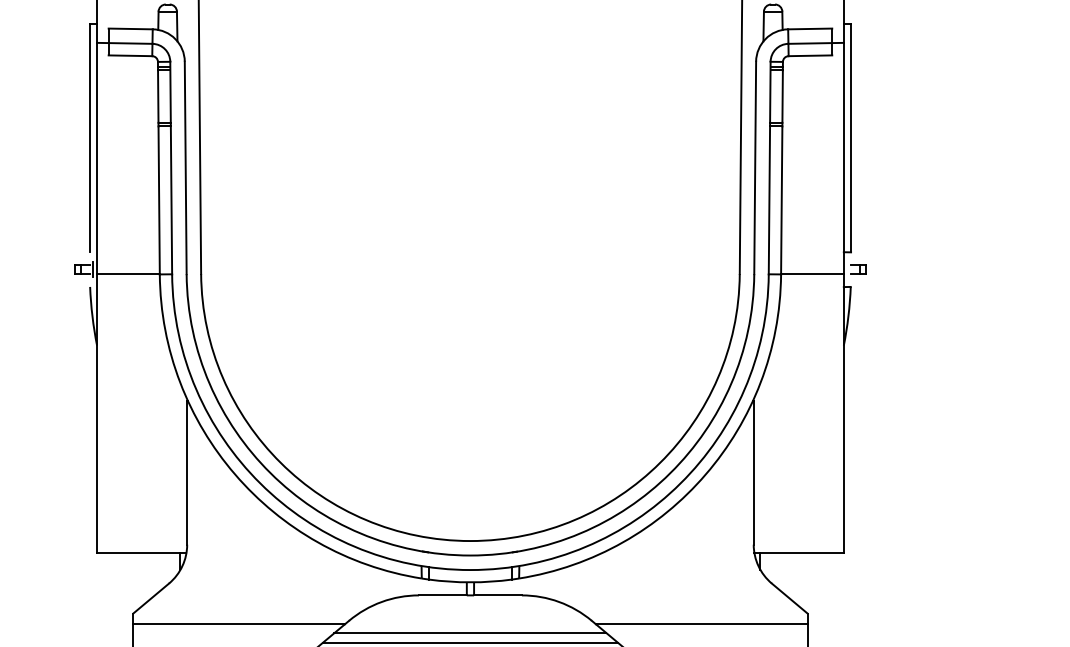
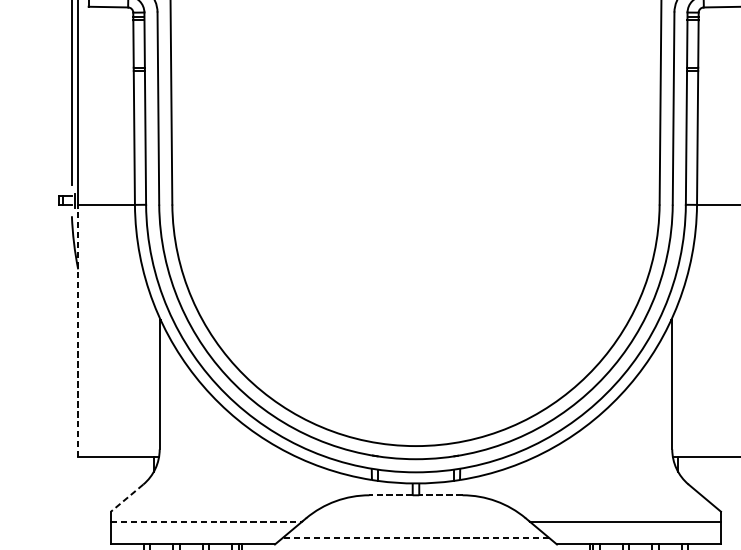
line: (97, 413) -> (78, 330), solid -> dashed
line: (442, 595) -> (390, 495), solid -> dashed
line: (498, 595) -> (441, 495), solid -> dashed
line: (150, 598) -> (126, 498), solid -> dashed
line: (239, 624) -> (207, 521), solid -> dashed
line: (470, 633) -> (416, 529), removed
line: (469, 642) -> (415, 537), solid -> dashed

